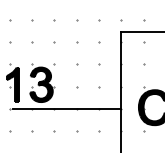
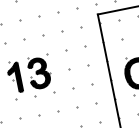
line: (66, 109) -> (64, 90), removed

